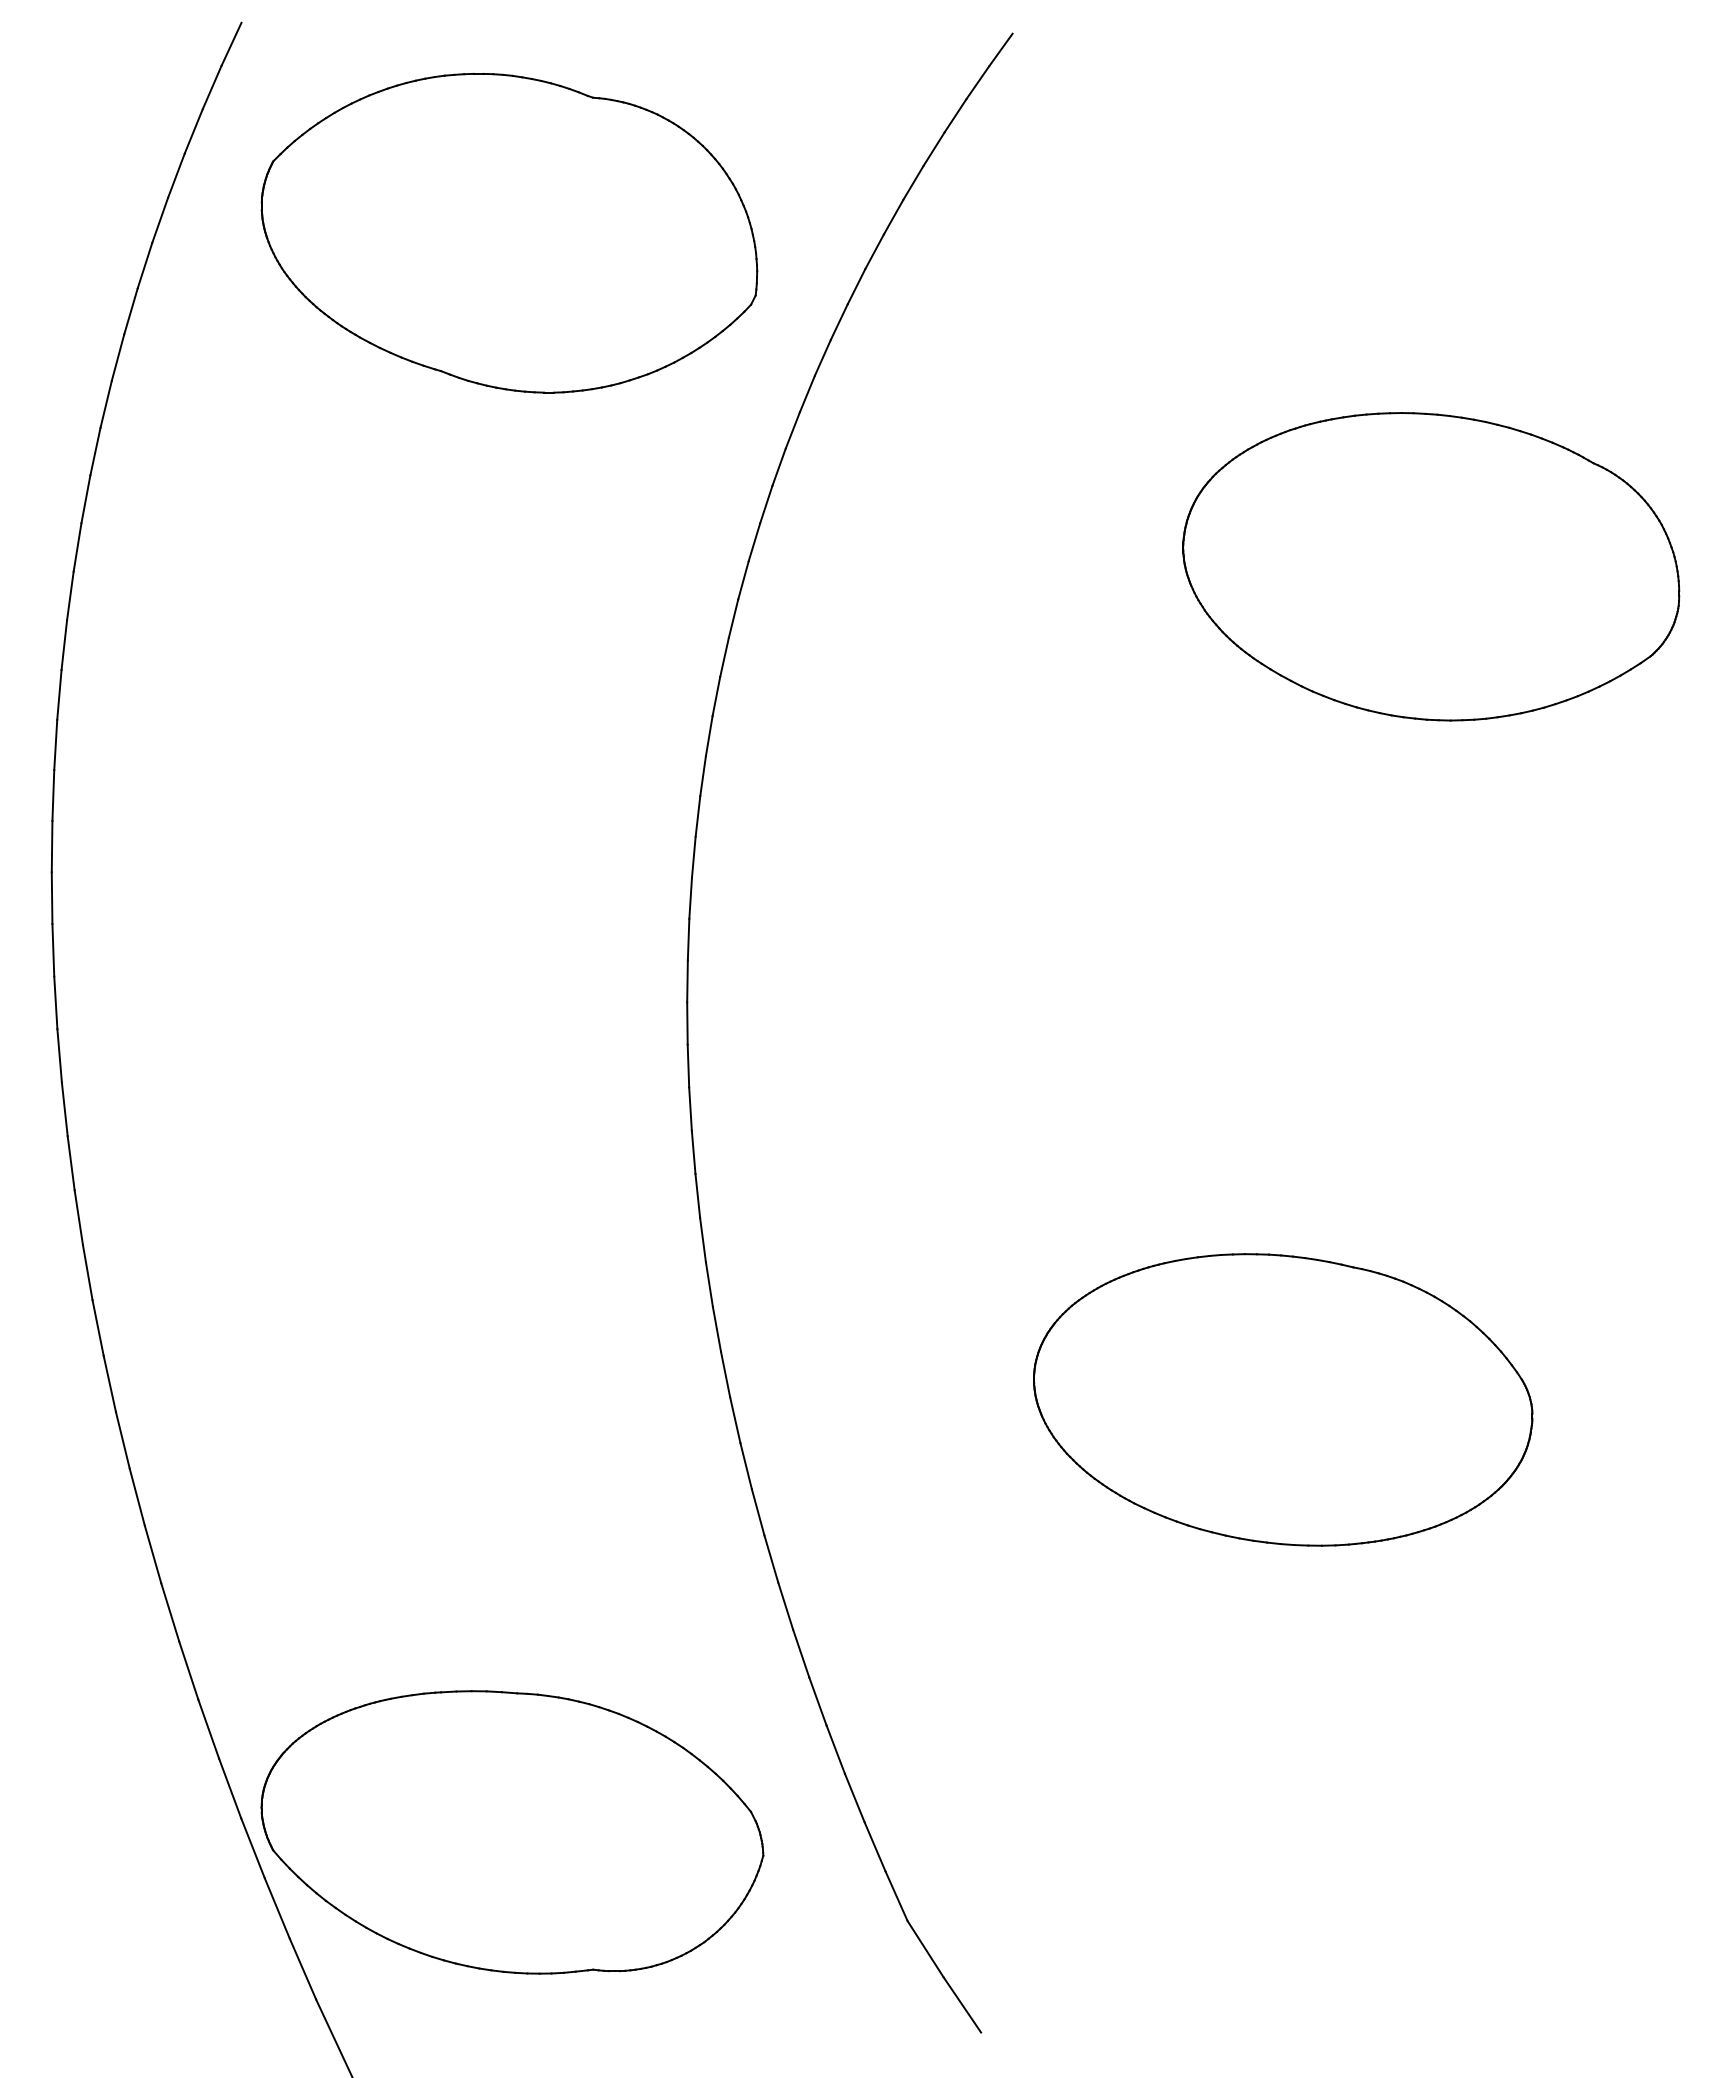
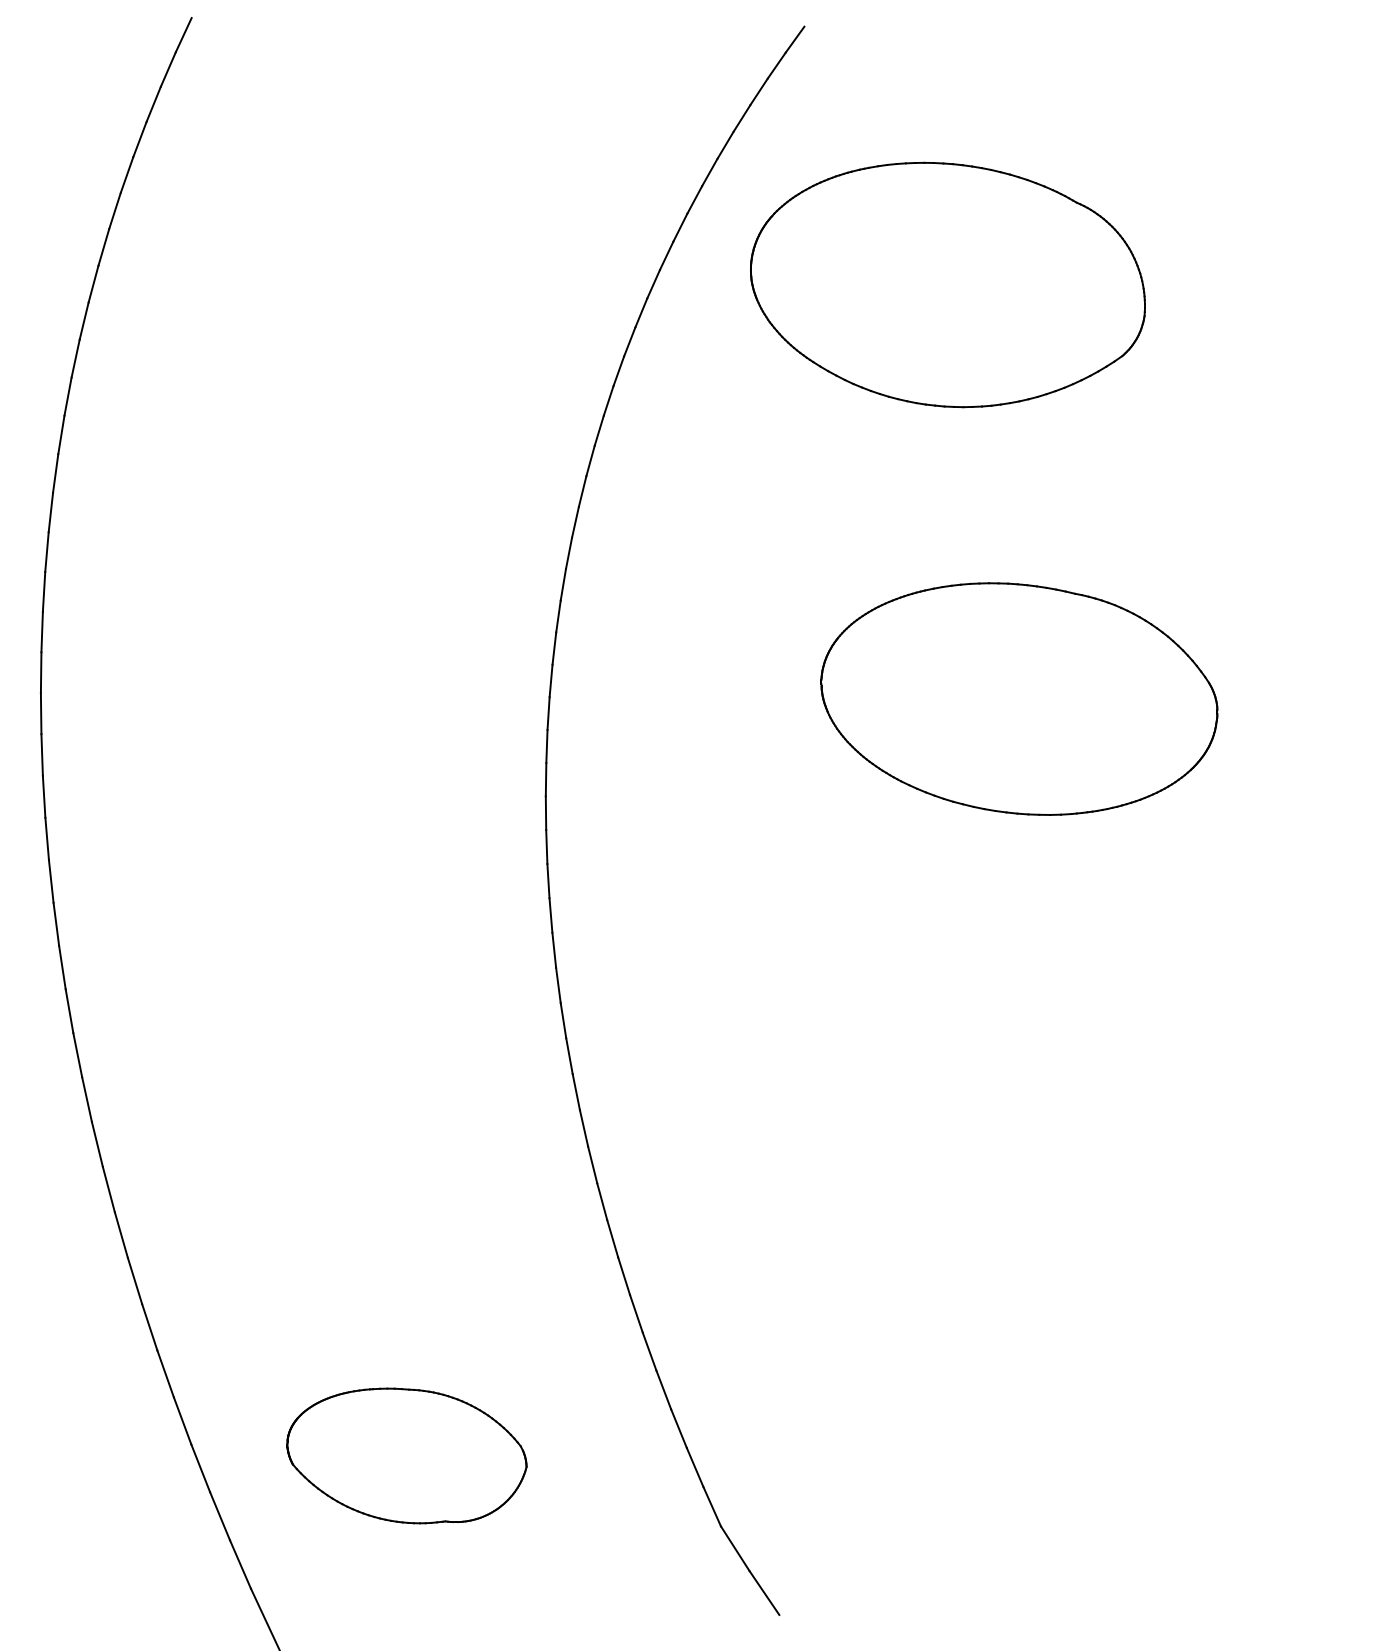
part: (509, 233) -> (404, 185), removed
part: (1431, 566) -> (948, 284), moved
part: (1283, 1399) -> (1019, 698), moved
part: (512, 1832) -> (407, 1456), size x0.6

